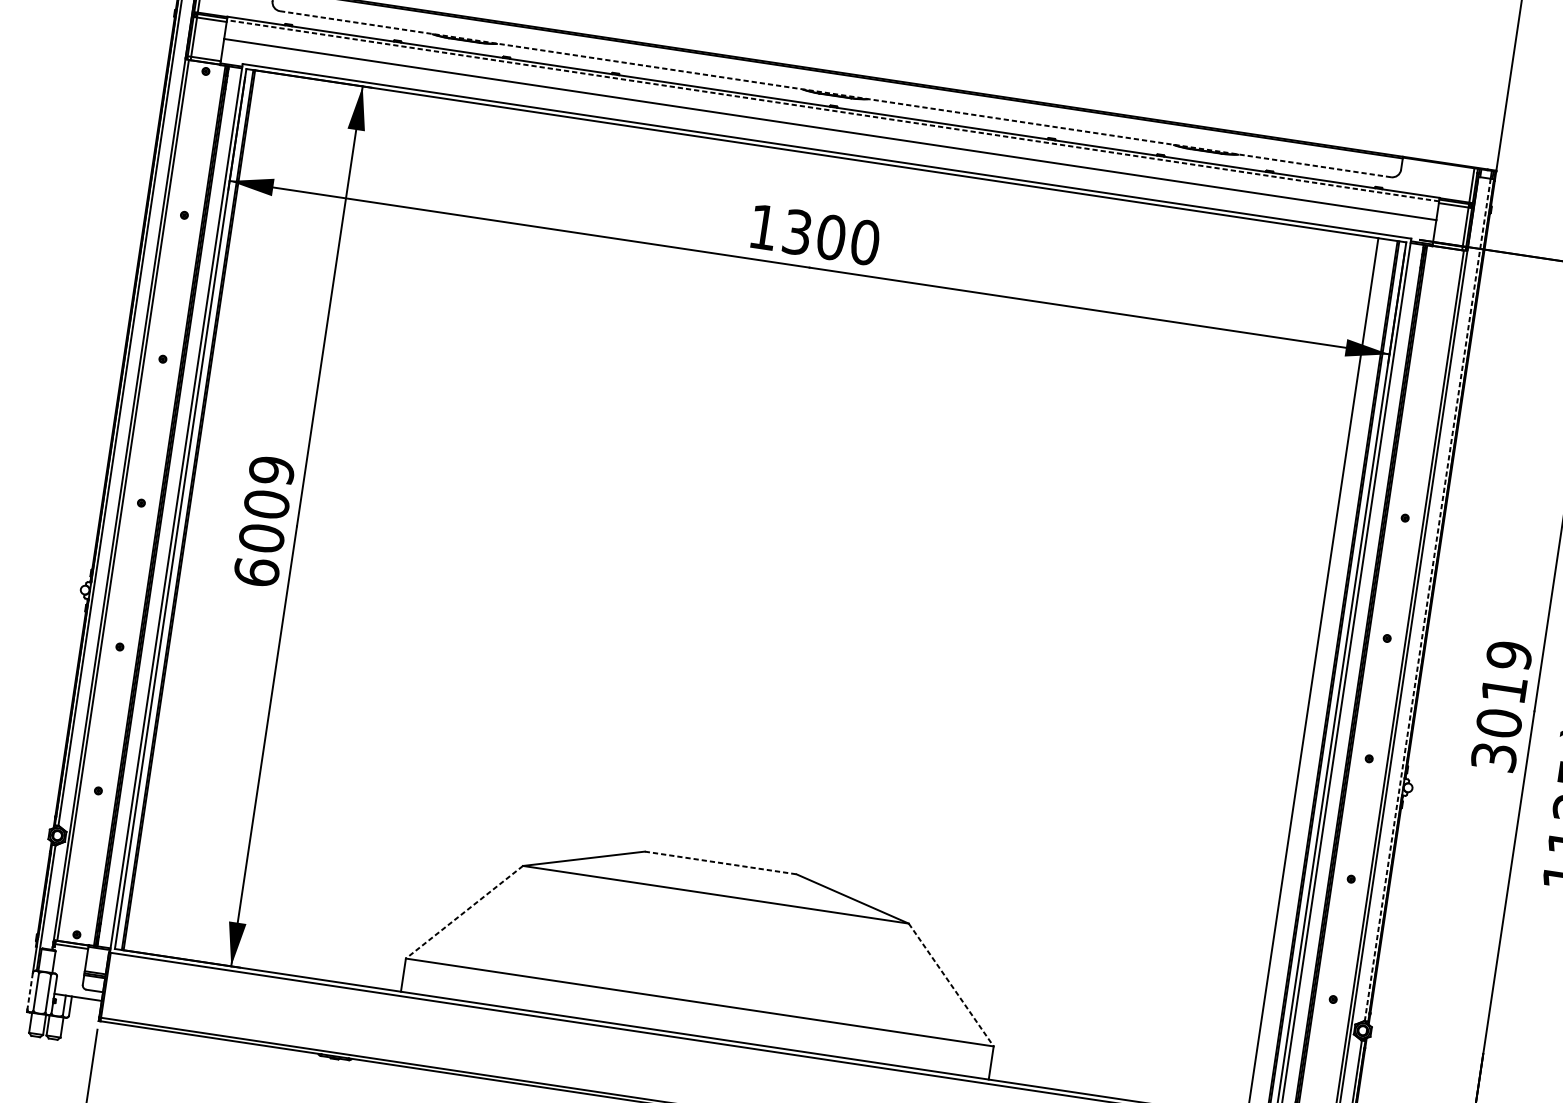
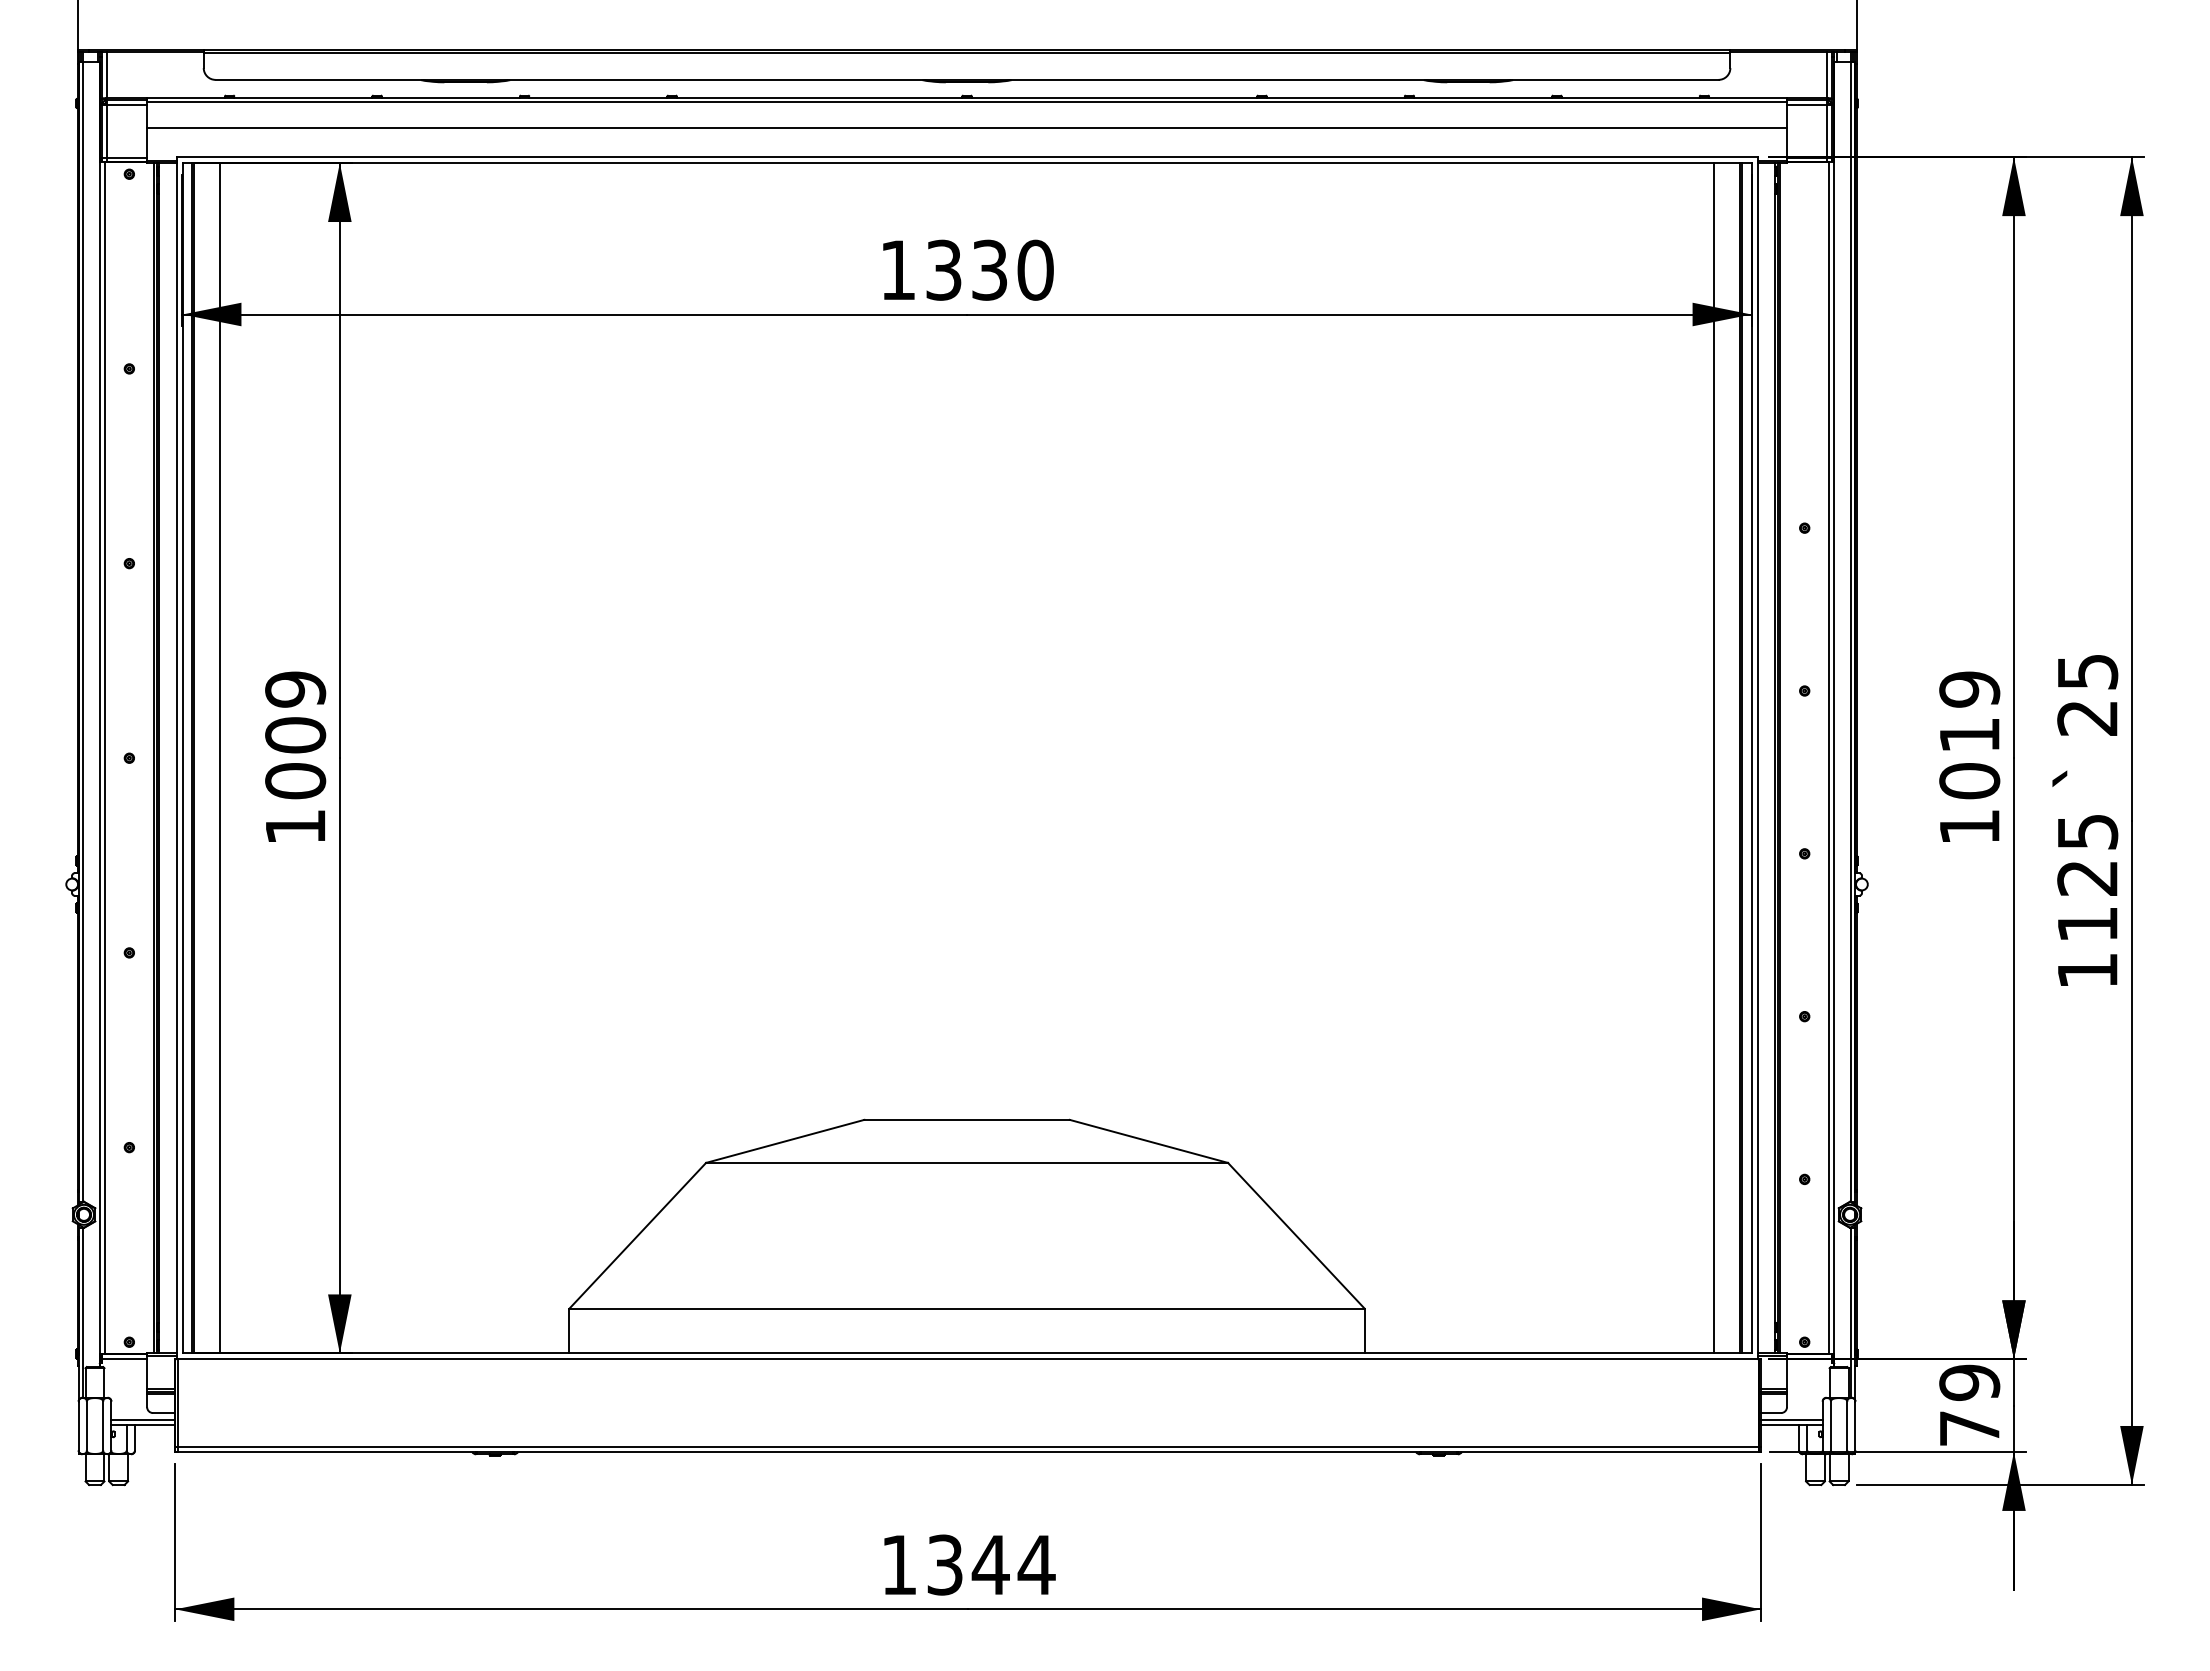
line: (835, 93) -> (967, 79), dashed -> solid
line: (833, 110) -> (967, 102), dashed -> solid
text: (831, 236) -> (989, 269), 1300 -> 1330
line: (208, 513) -> (220, 758), added
text: (256, 571) -> (295, 826), 6009 -> 1009
line: (1427, 599) -> (1850, 631), dashed -> solid
text: (1494, 756) -> (1969, 826), 3019 -> 1019
line: (721, 862) -> (967, 1119), dashed -> solid
line: (464, 912) -> (637, 1235), dashed -> solid
line: (951, 984) -> (1296, 1235), dashed -> solid
line: (29, 991) -> (78, 1426), dashed -> solid
line: (78, 994) -> (143, 1420), added

